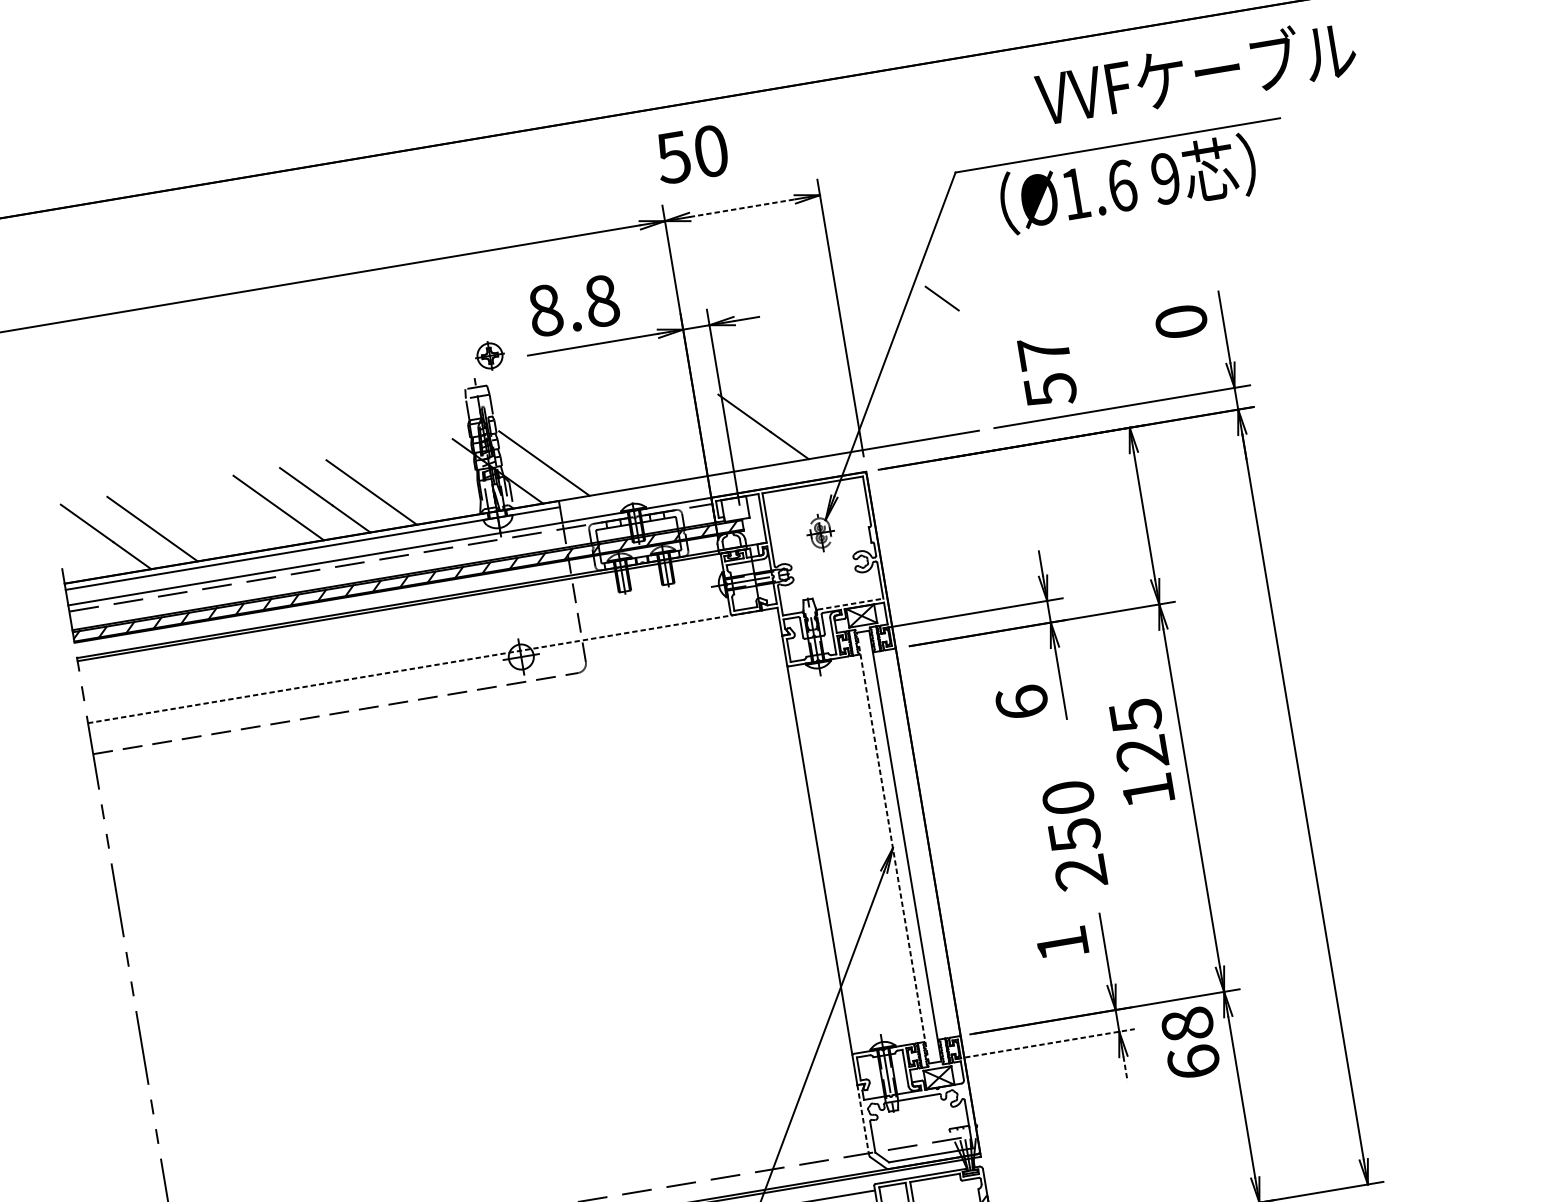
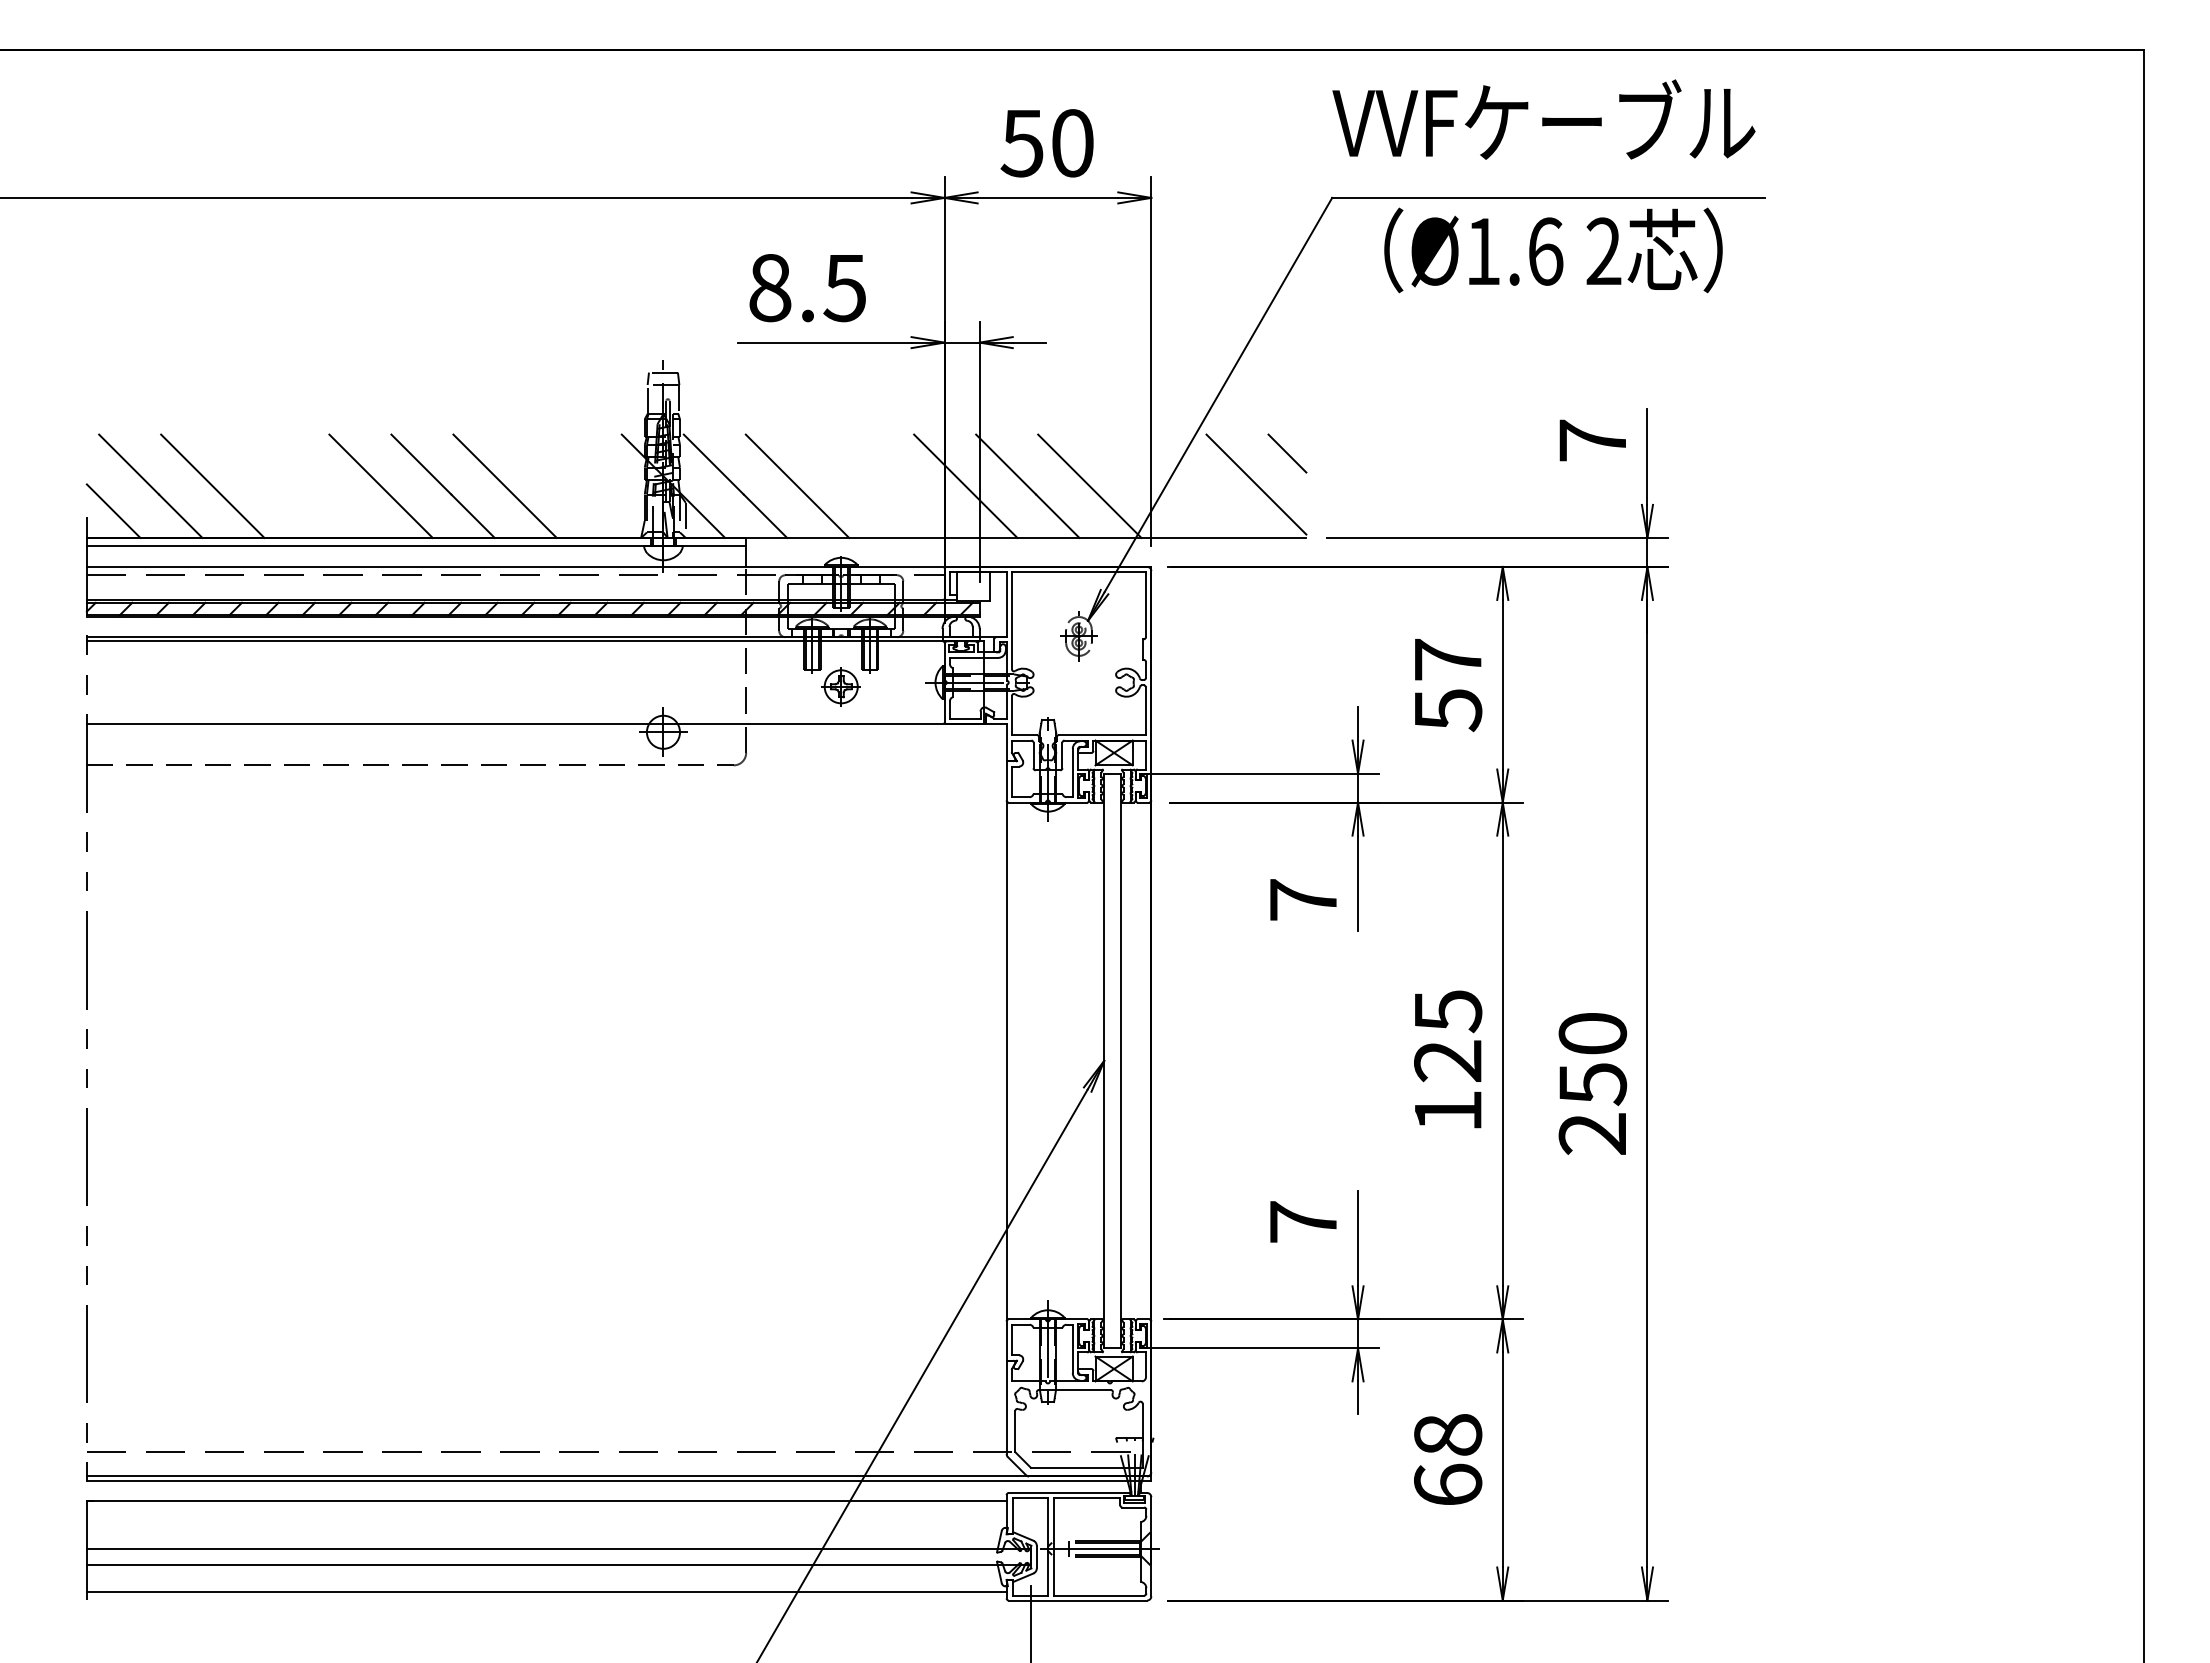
text: (1195, 71) -> (1543, 119), moved
text: (691, 154) -> (1046, 143), moved
text: (1165, 178) -> (1603, 251), 9 -> 2
line: (742, 207) -> (1048, 197), dashed -> solid
line: (942, 298) -> (1287, 453), moved
text: (601, 301) -> (844, 288), 8.8 -> 8.5
text: (1181, 321) -> (1592, 440), 0 -> 7
part: (489, 355) -> (840, 686), moved
text: (1047, 371) -> (1448, 685), moved
line: (934, 396) -> (1256, 484), added
line: (809, 418) -> (1089, 485), added
line: (716, 434) -> (965, 485), added
line: (590, 455) -> (797, 485), added
line: (81, 559) -> (113, 510), added
line: (850, 604) -> (1102, 735), dashed -> solid
line: (424, 667) -> (535, 724), dashed -> solid
text: (1022, 702) -> (1303, 899), 6 -> 7
text: (1142, 752) -> (1448, 1059), moved
text: (1074, 835) -> (1592, 1083), moved
line: (893, 847) -> (1104, 1060), dashed -> solid
text: (1062, 943) -> (1303, 1221), 1 -> 7
text: (1190, 1043) -> (1448, 1459), moved
line: (1046, 1044) -> (1260, 1348), dashed -> solid
line: (1125, 1068) -> (1358, 1397), dashed -> solid
line: (863, 1120) -> (1006, 1407), dashed -> solid

